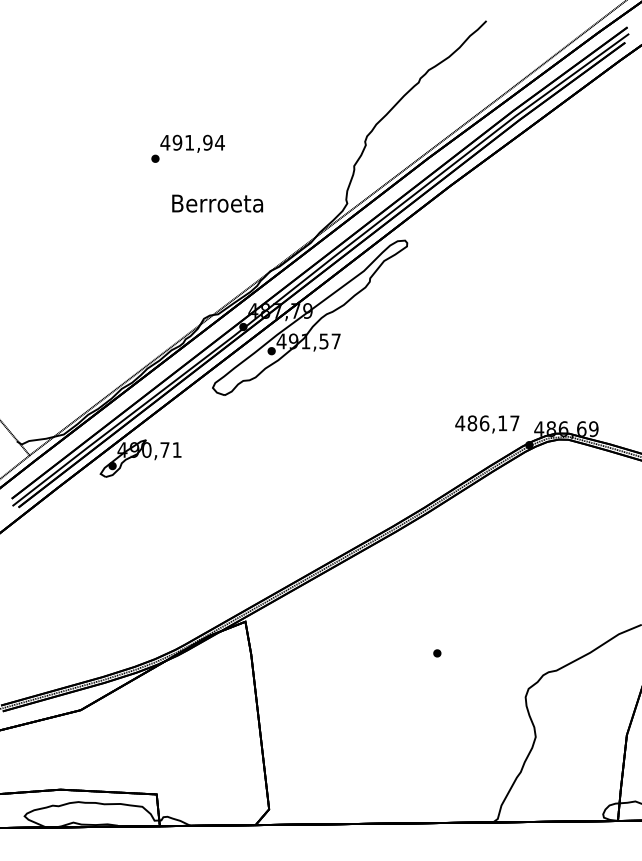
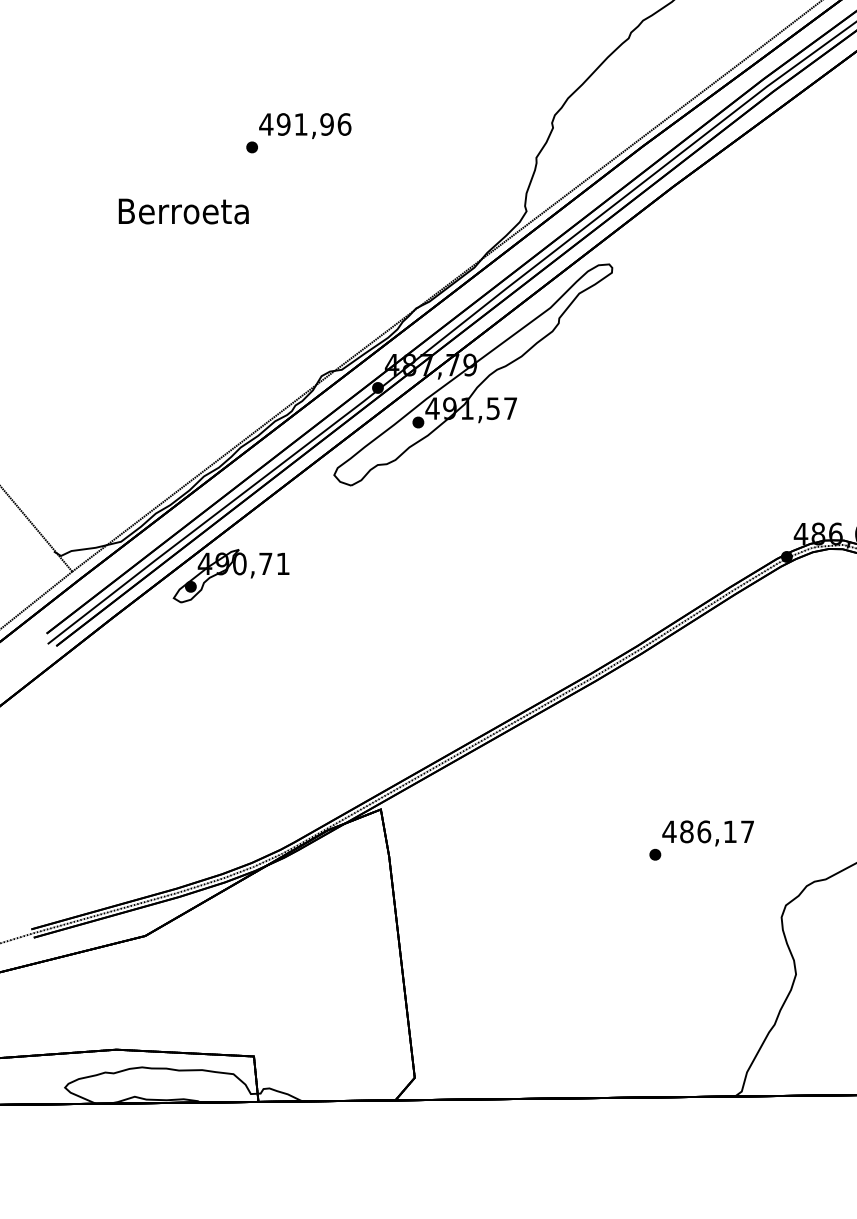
text: (219, 142) -> (343, 124), 491,94 -> 491,96
text: (217, 203) -> (183, 211), moved
text: (487, 424) -> (708, 833), moved

